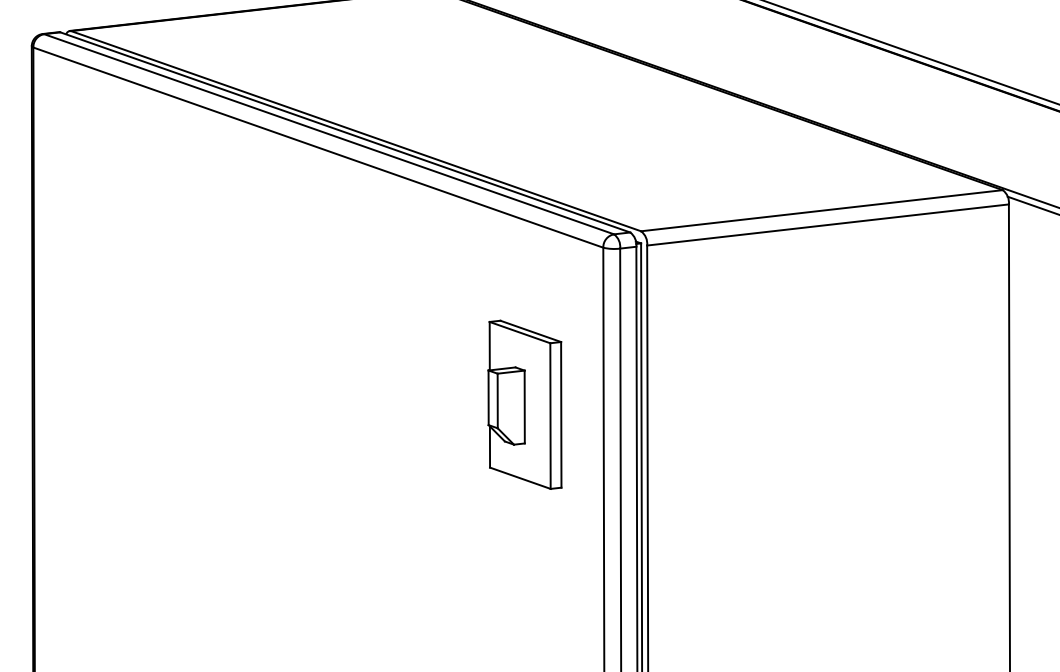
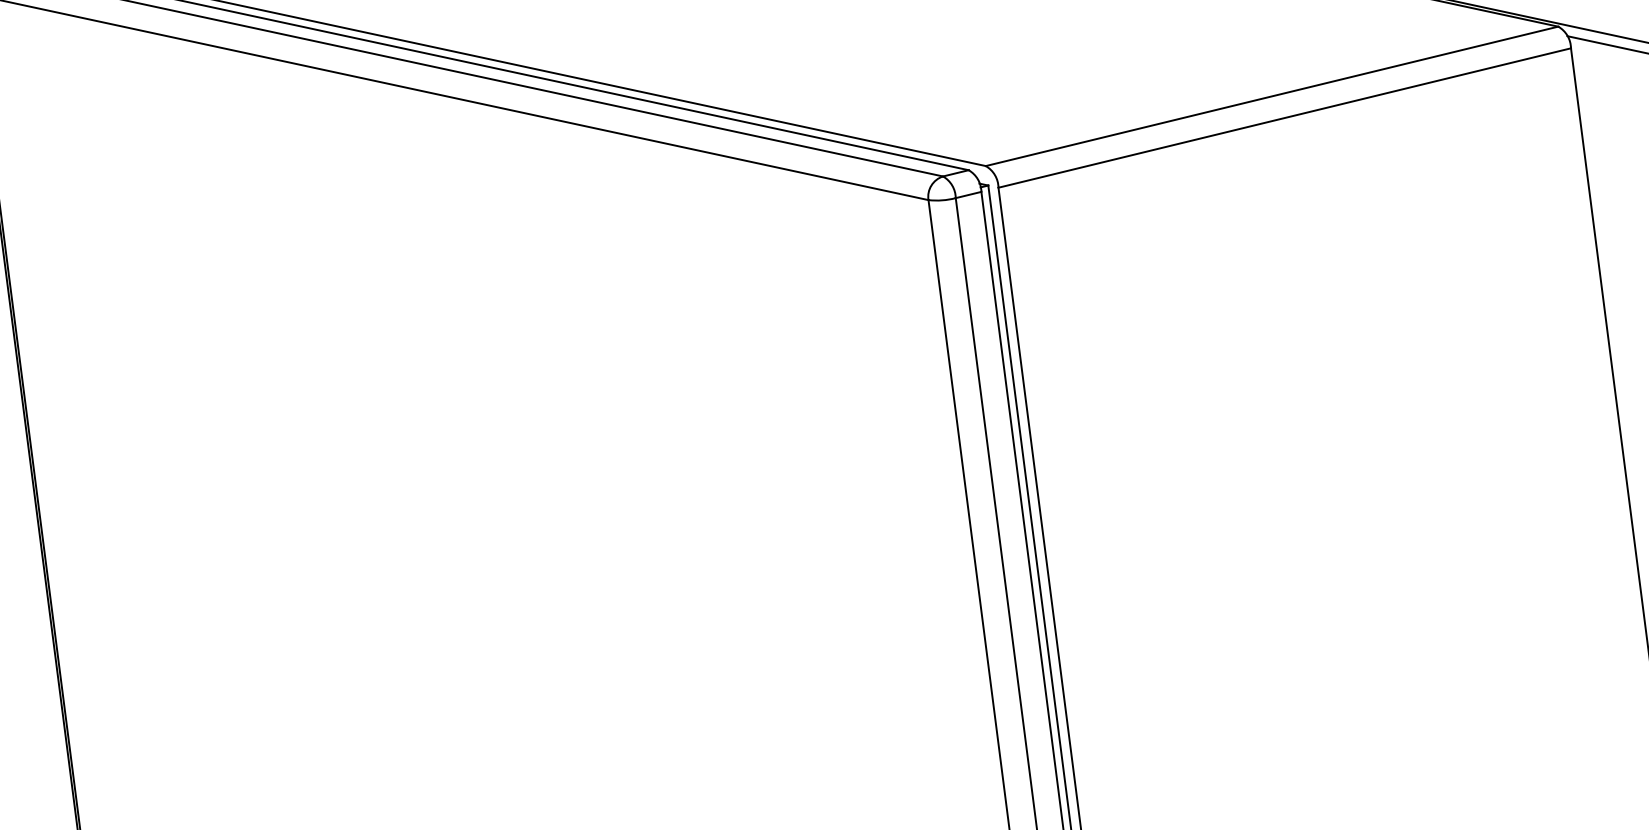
part: (524, 404) -> (833, 467), removed

